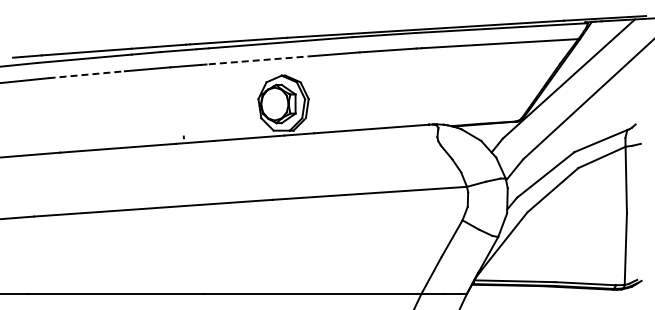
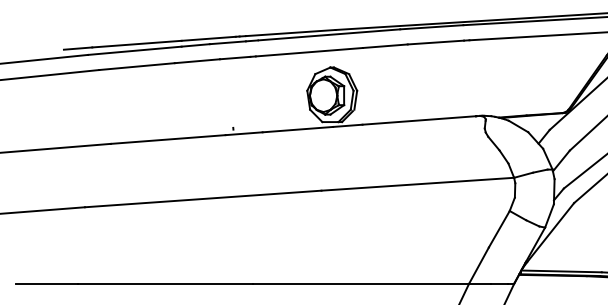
line: (260, 60) -> (309, 52), dashed -> solid
line: (87, 74) -> (137, 66), dashed -> solid

